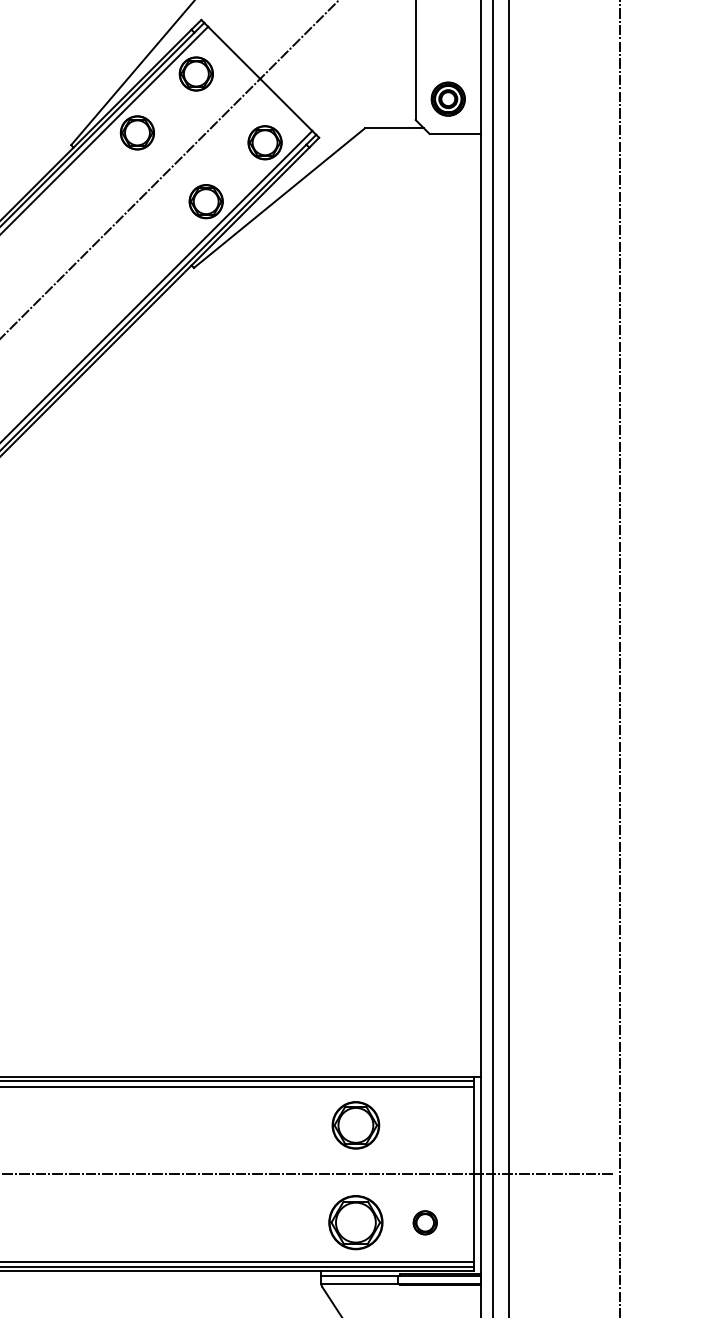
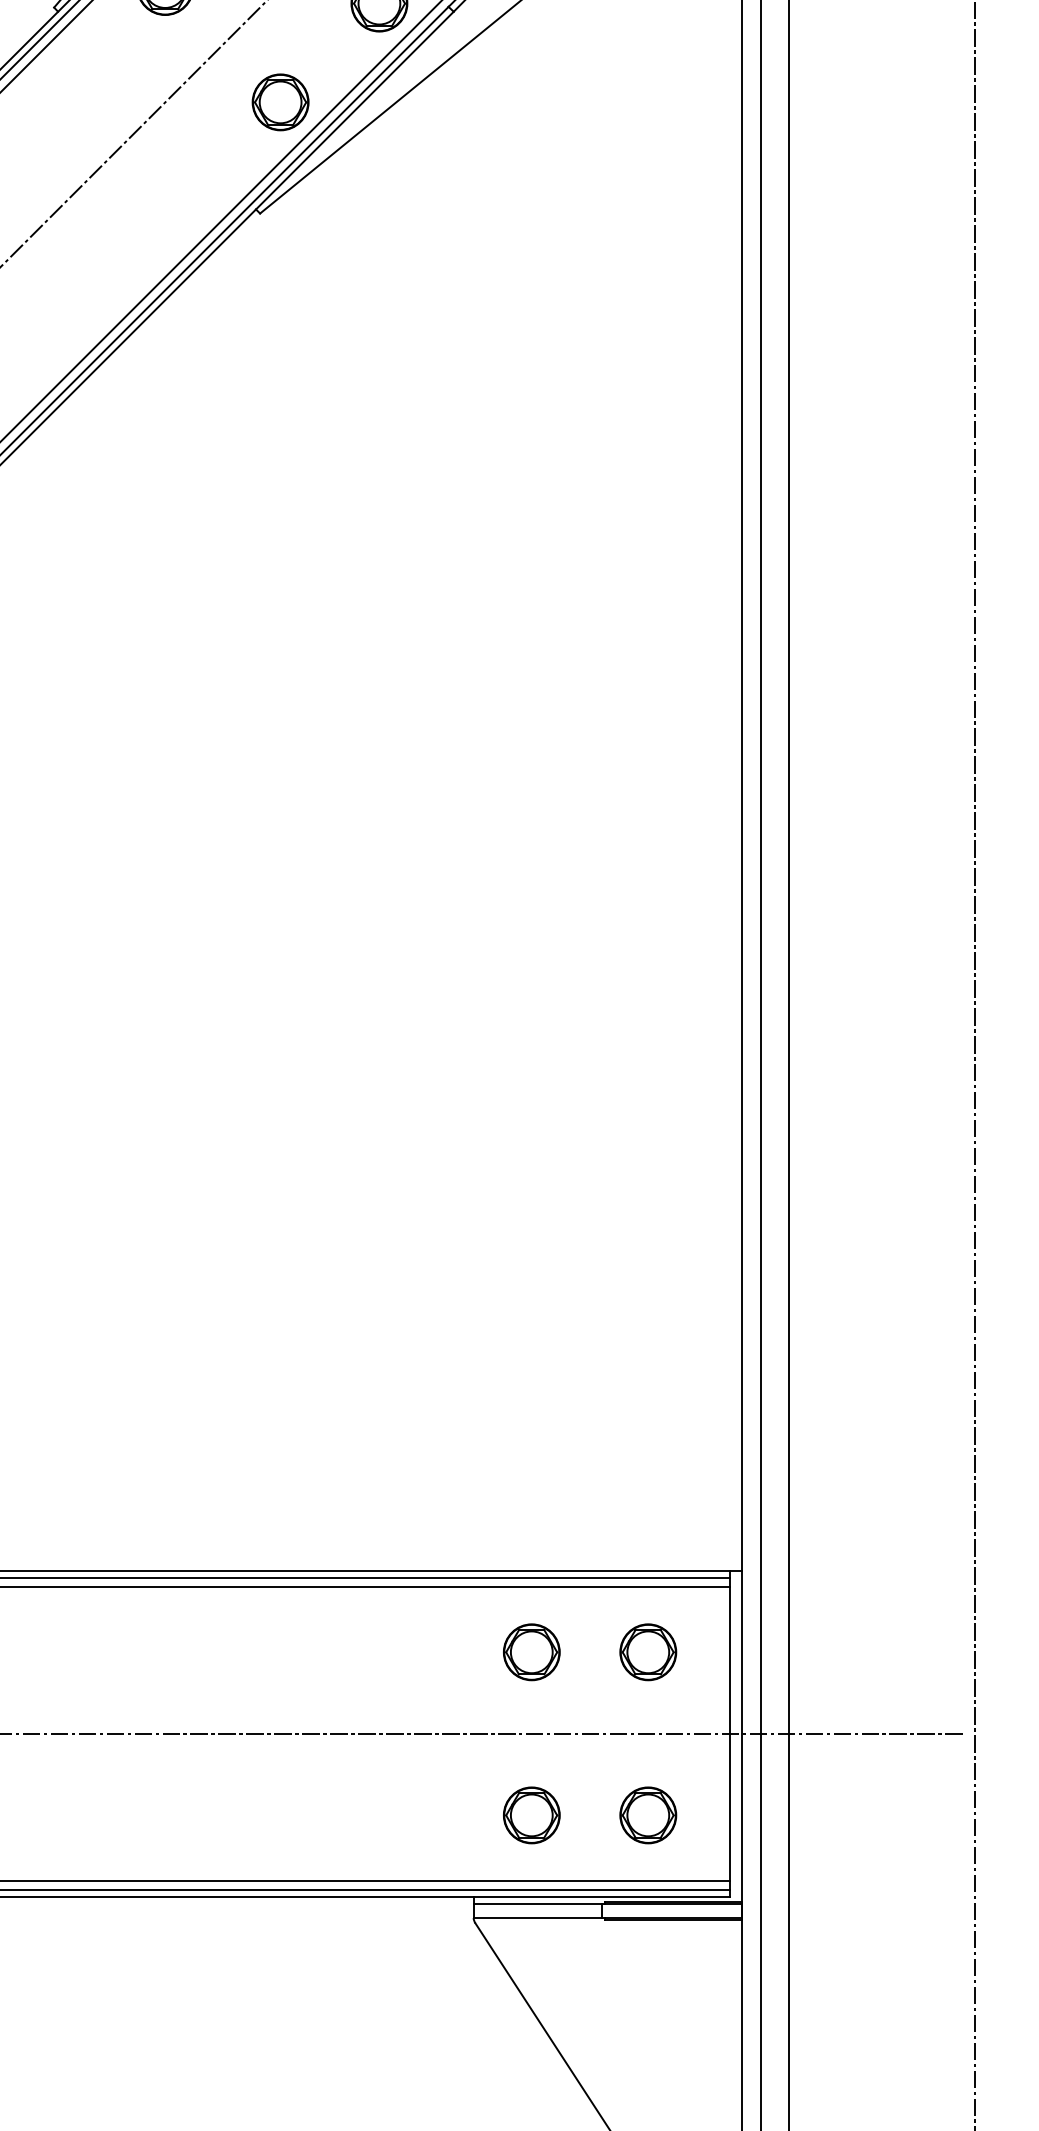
part: (355, 1125) -> (531, 1652), size x0.71
part: (424, 1125) -> (646, 1652), added
part: (355, 1222) -> (531, 1814), size x0.62
part: (424, 1222) -> (646, 1814), size x1.43

